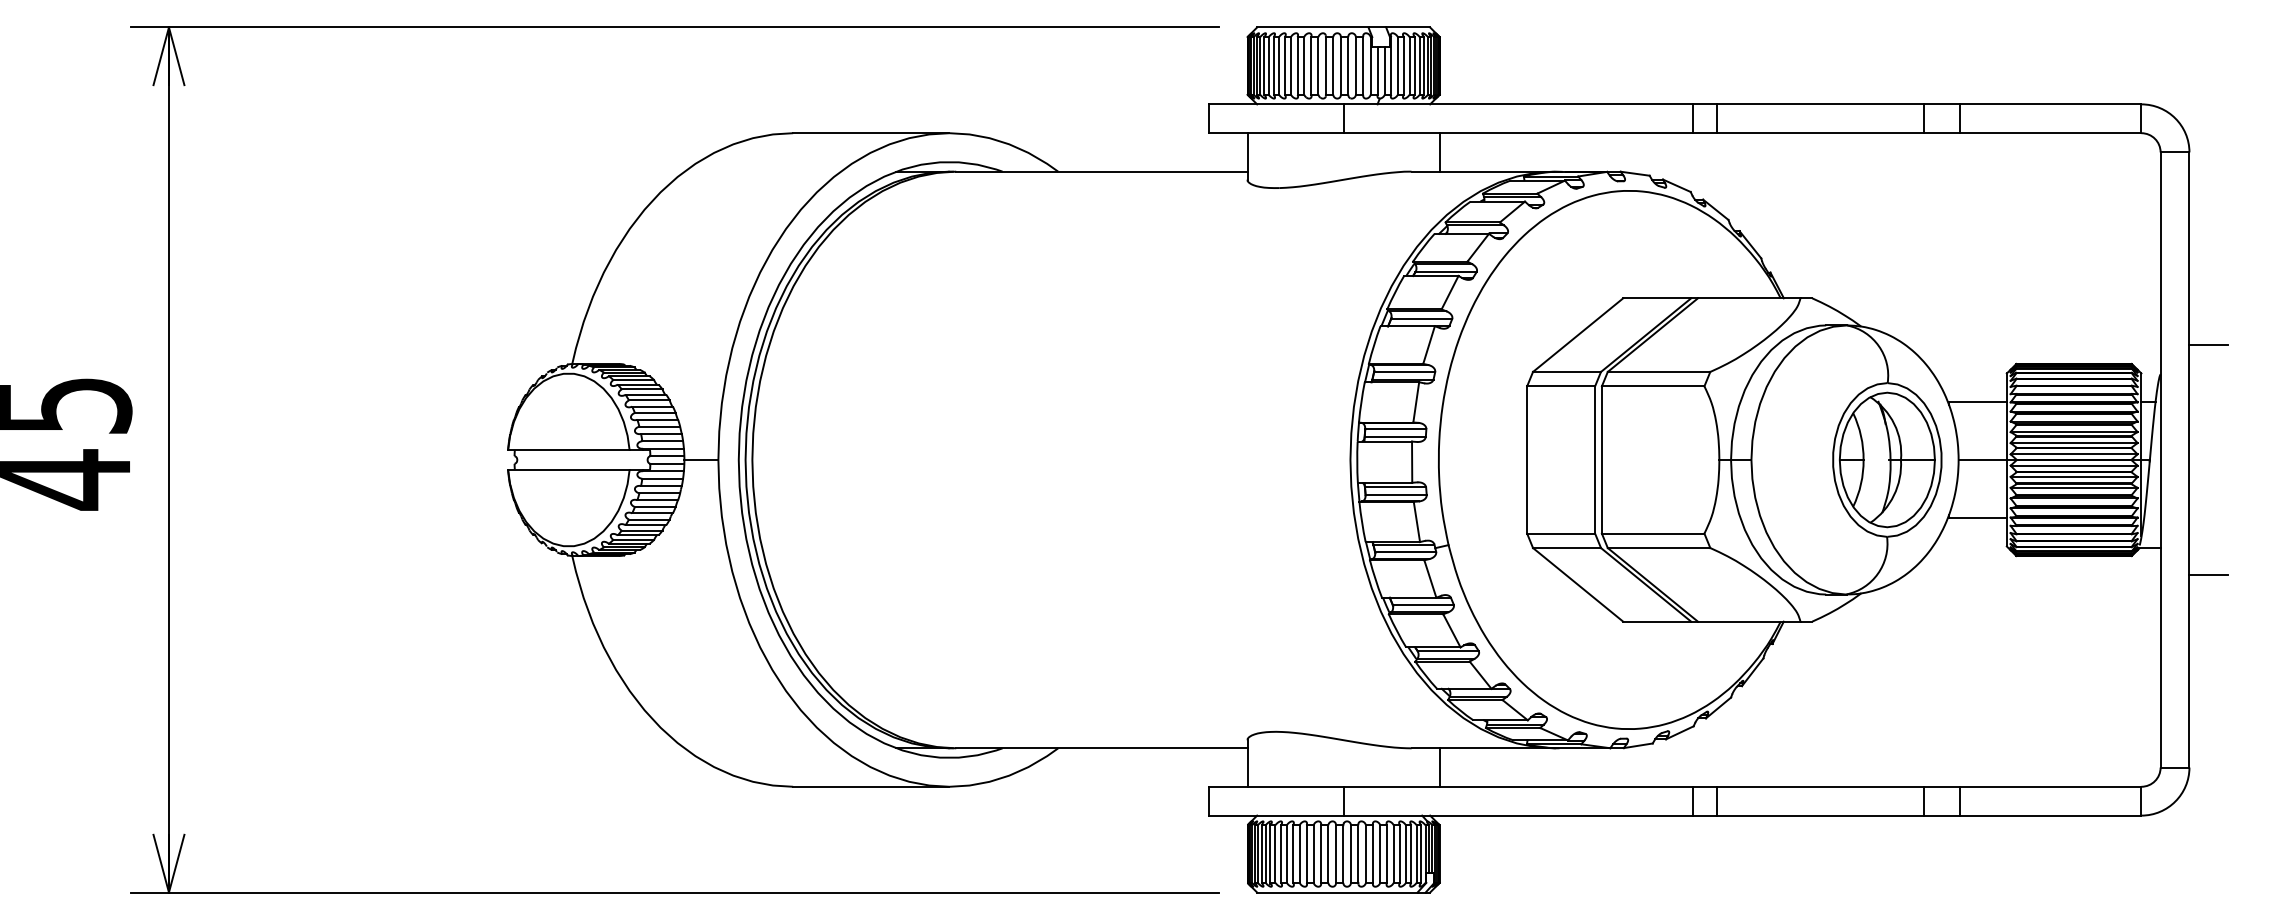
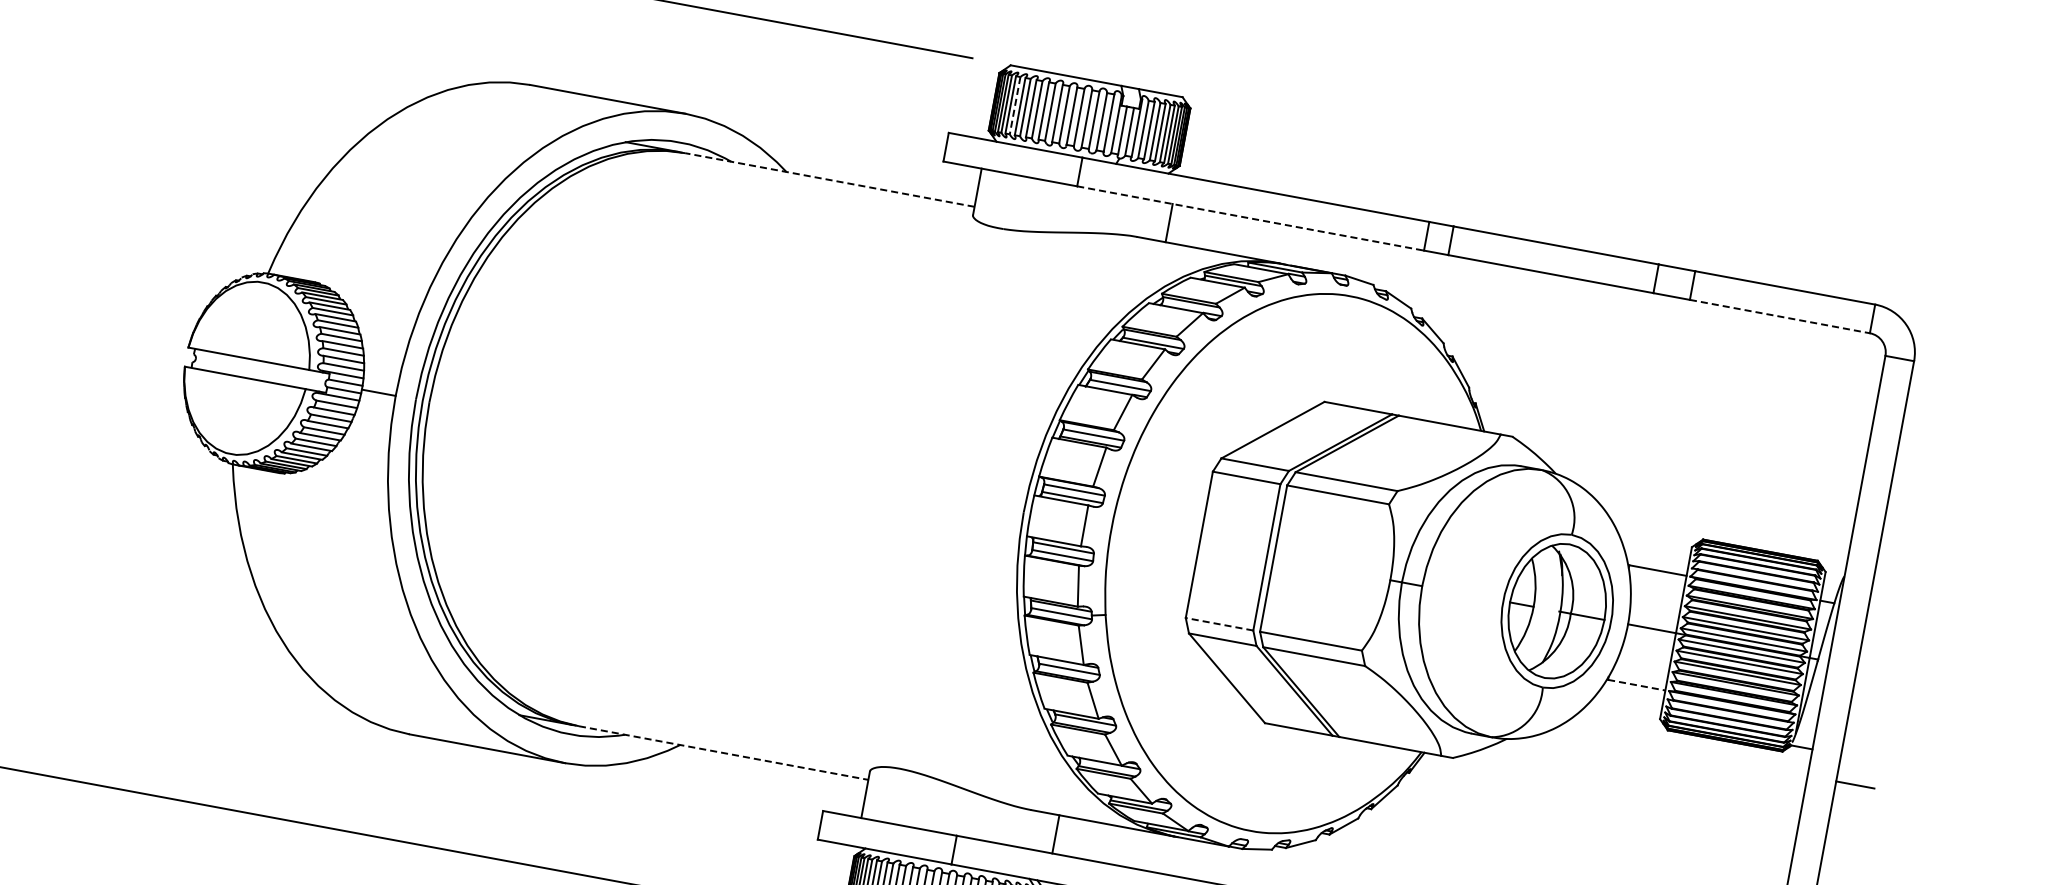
line: (1268, 65) -> (1014, 105), solid -> dashed
line: (1518, 133) -> (1250, 218), solid -> dashed
line: (2050, 133) -> (1779, 316), solid -> dashed
line: (1101, 171) -> (829, 179), solid -> dashed
line: (2208, 344) -> (1897, 555), removed
line: (1978, 517) -> (1637, 685), solid -> dashed
line: (1561, 533) -> (1219, 624), solid -> dashed
line: (1101, 748) -> (723, 753), solid -> dashed

